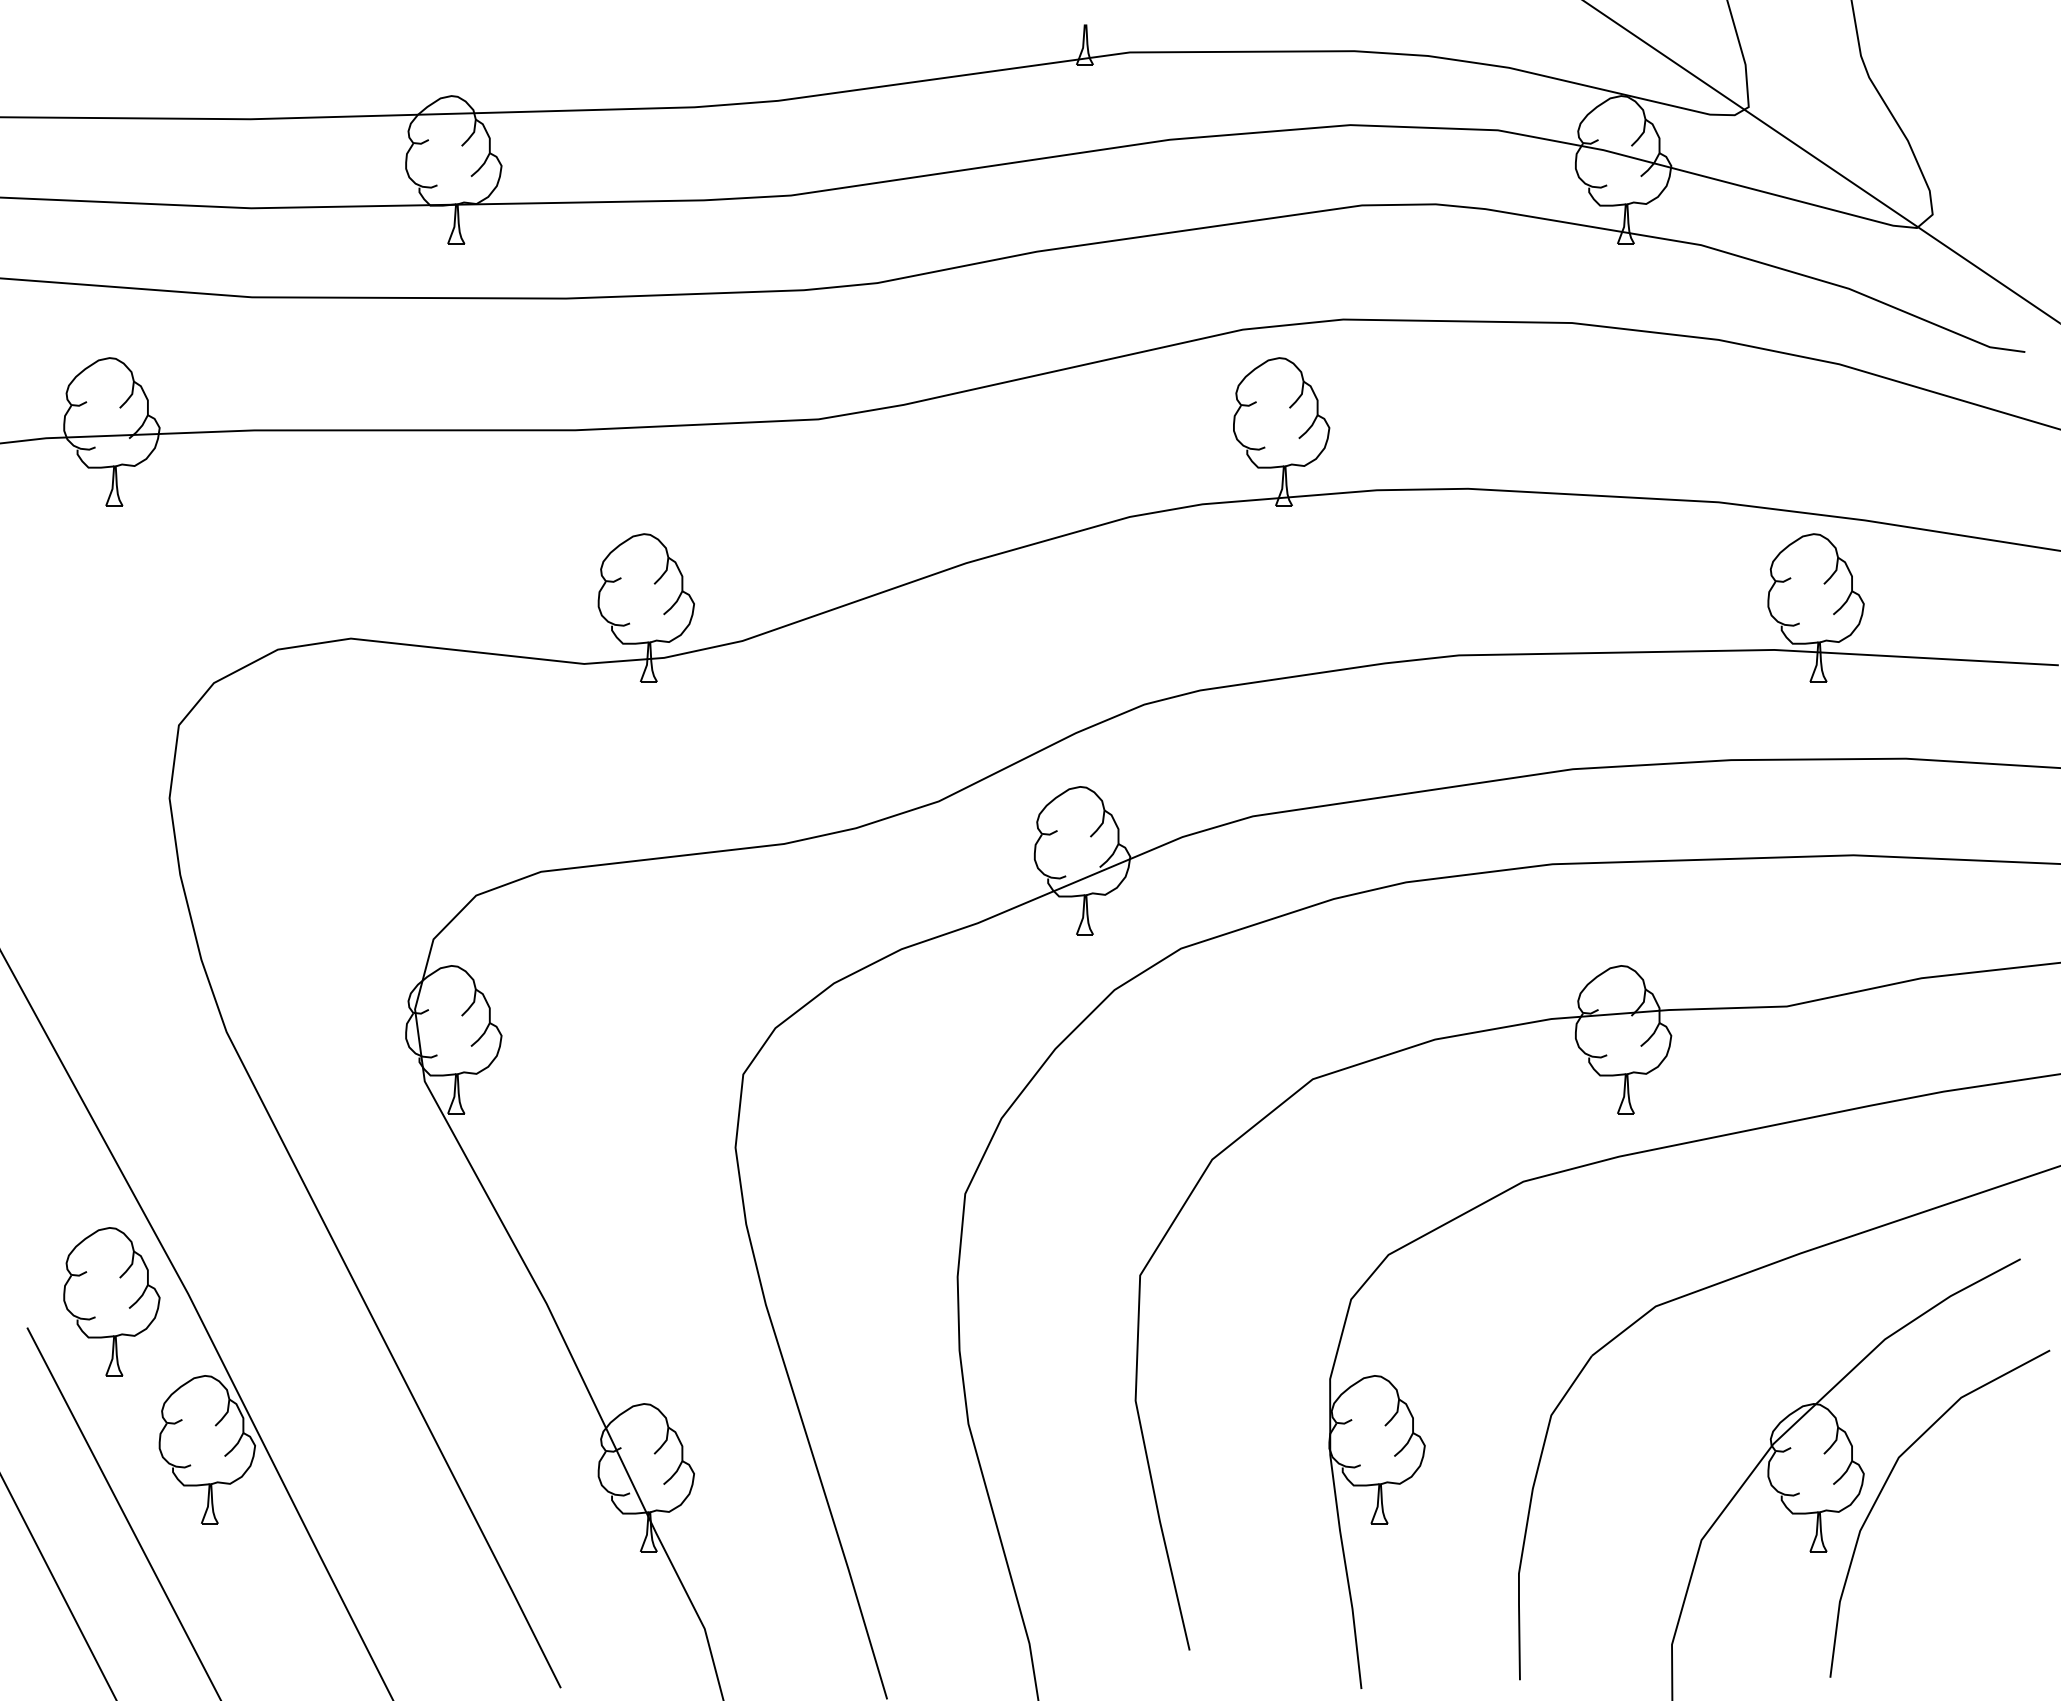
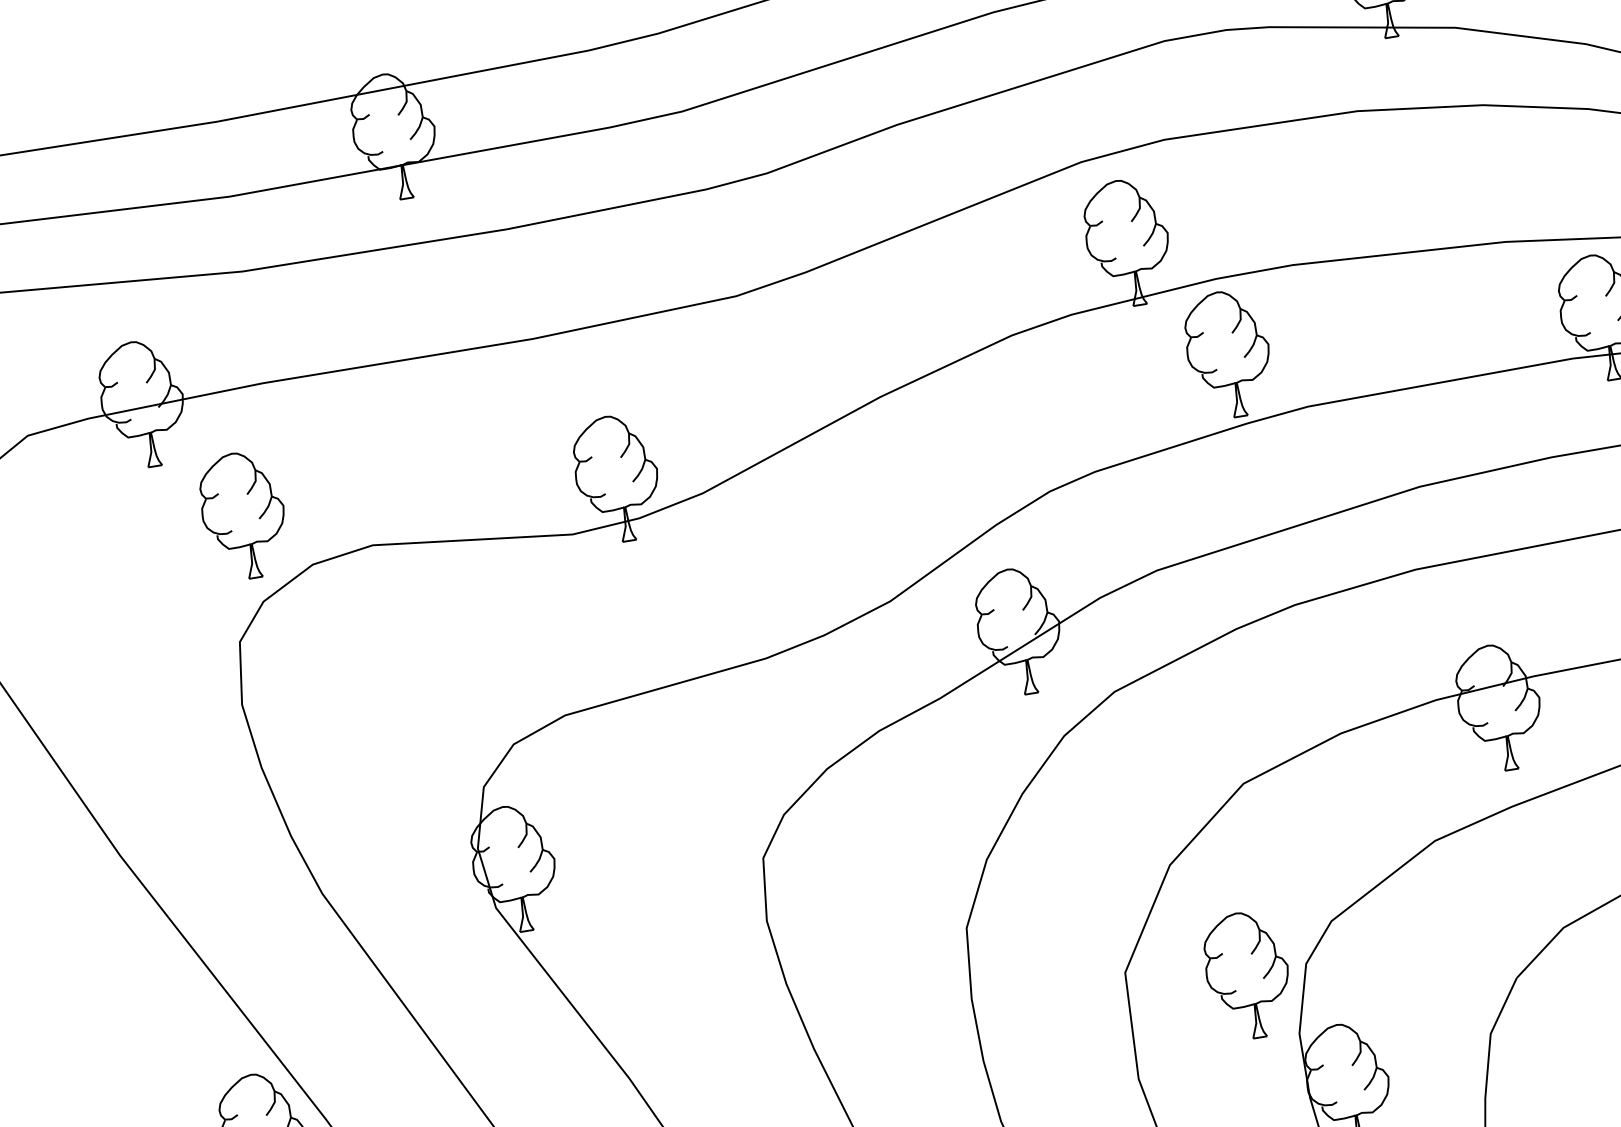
part: (206, 579) -> (243, 515), added
part: (1376, 579) -> (1228, 354), added
part: (1281, 1301) -> (1247, 975), added

